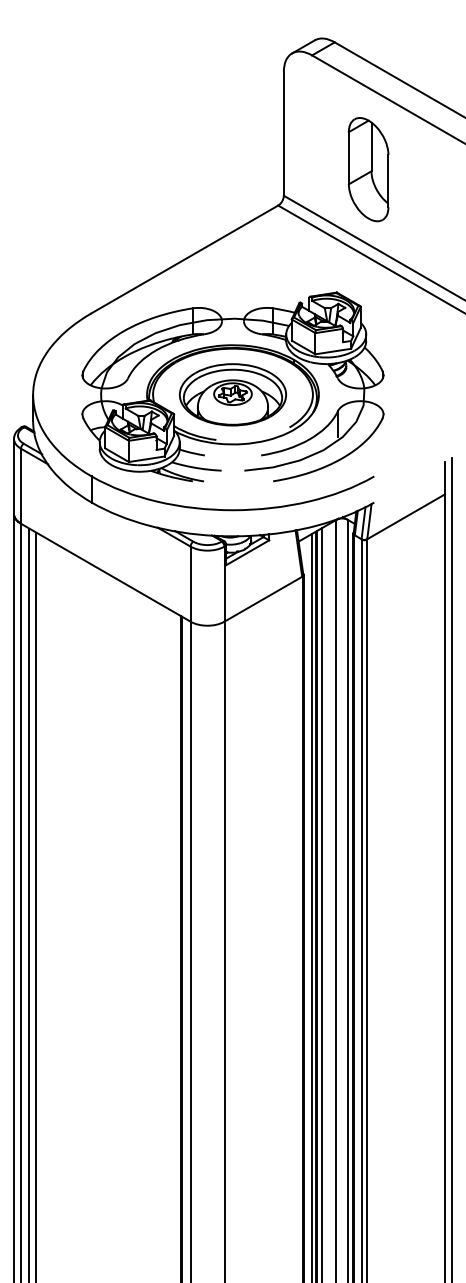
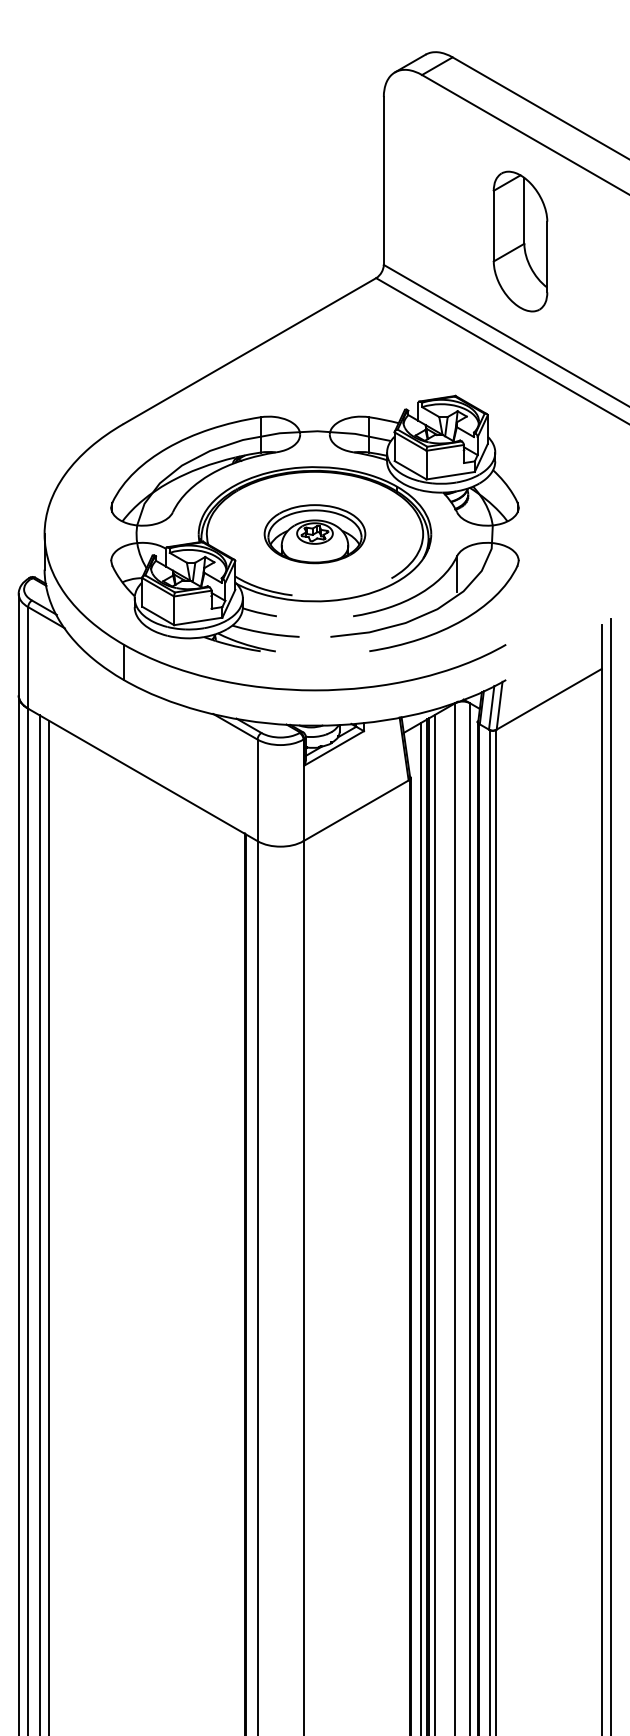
part: (368, 169) -> (520, 241), moved
part: (232, 394) -> (314, 533), size x0.7

